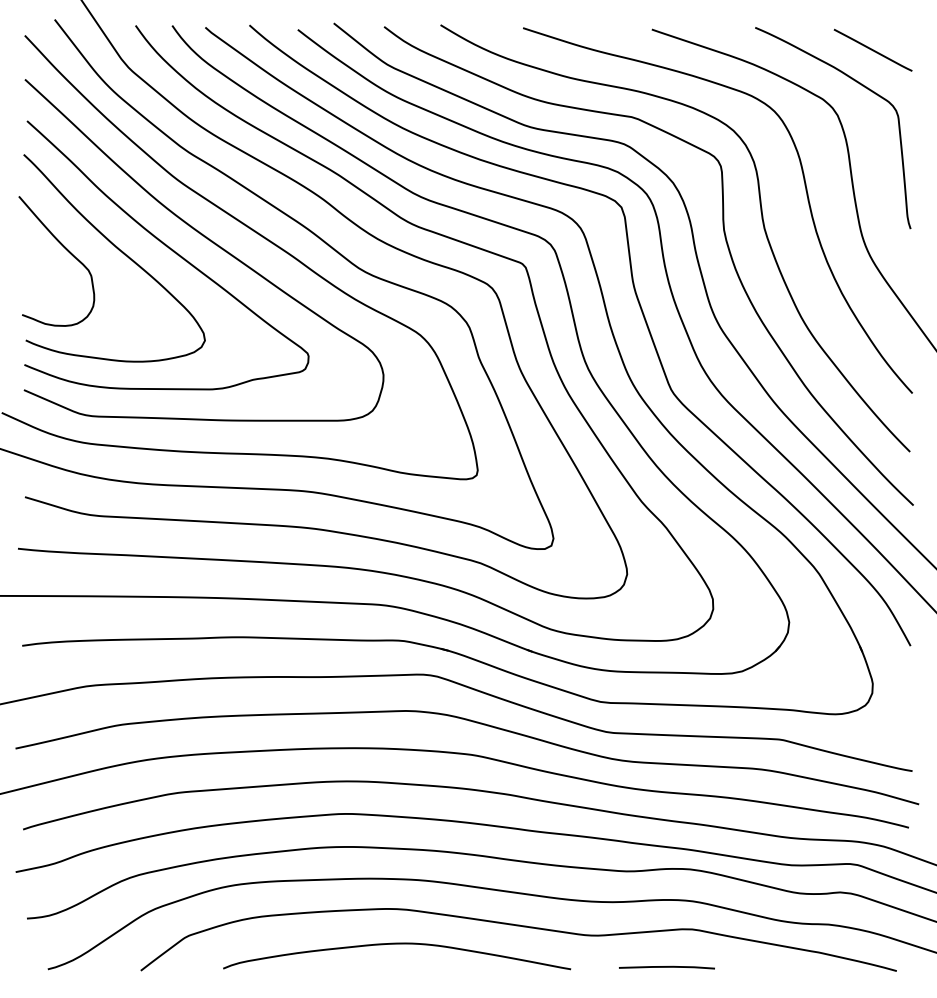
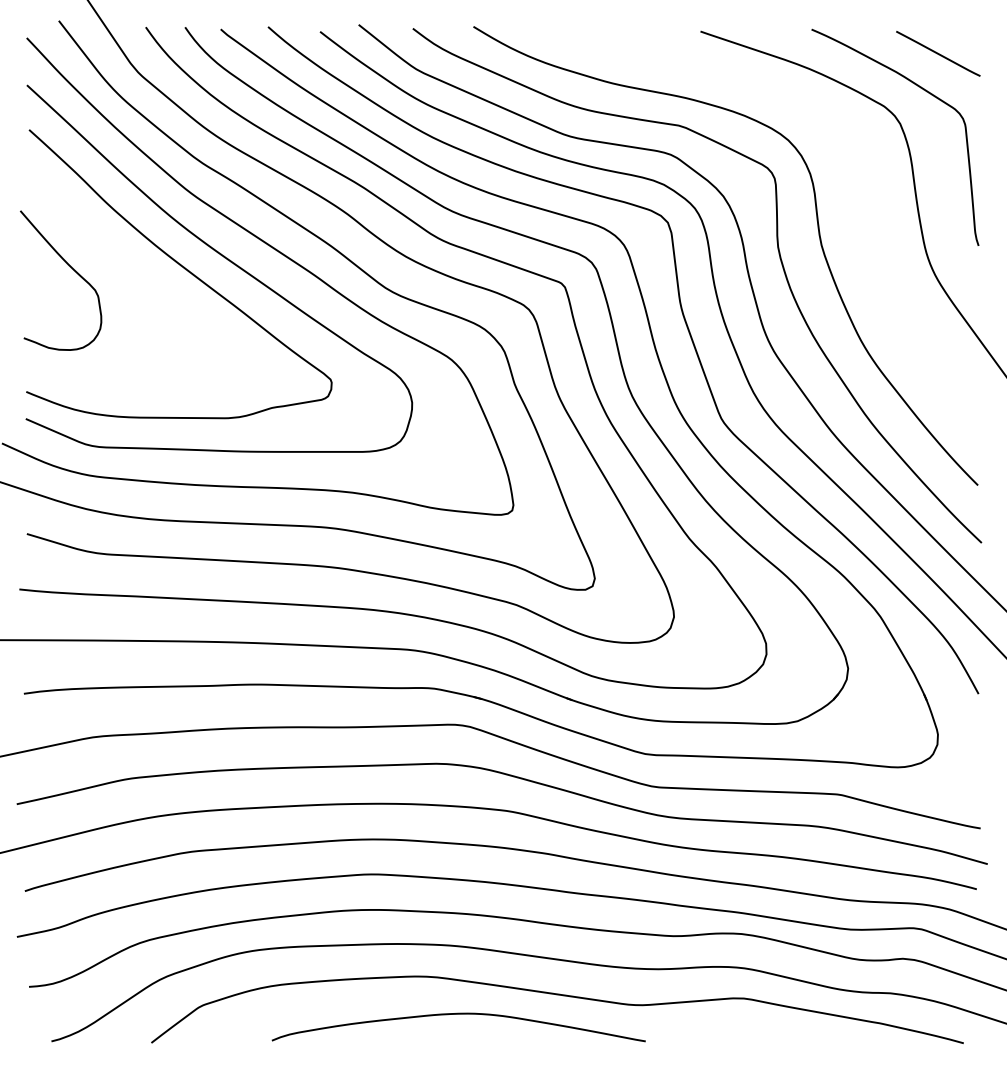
curve: (806, 194) -> (866, 208), removed
curve: (120, 251) -> (129, 270), removed
curve: (396, 944) -> (458, 1014), moved
line: (666, 967) -> (716, 1039), removed

